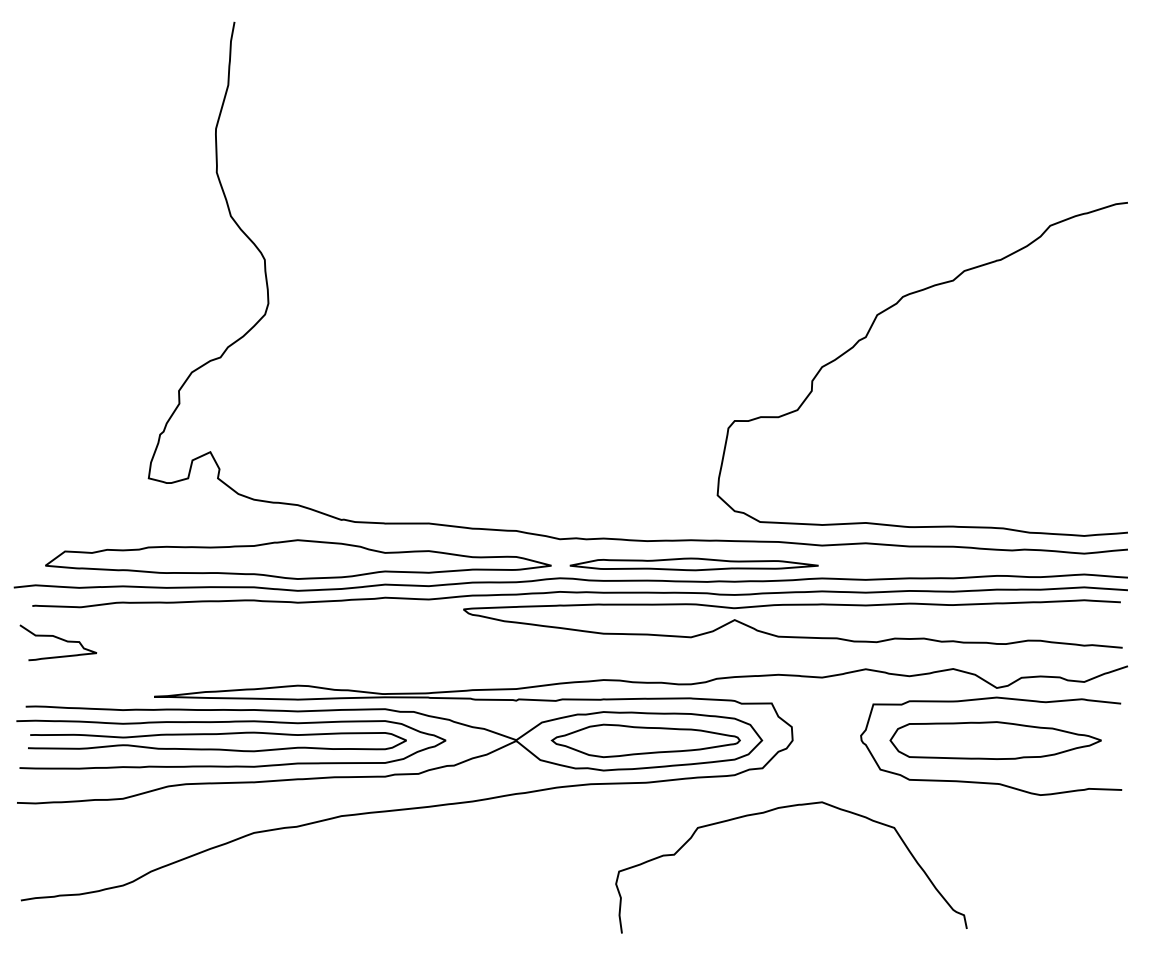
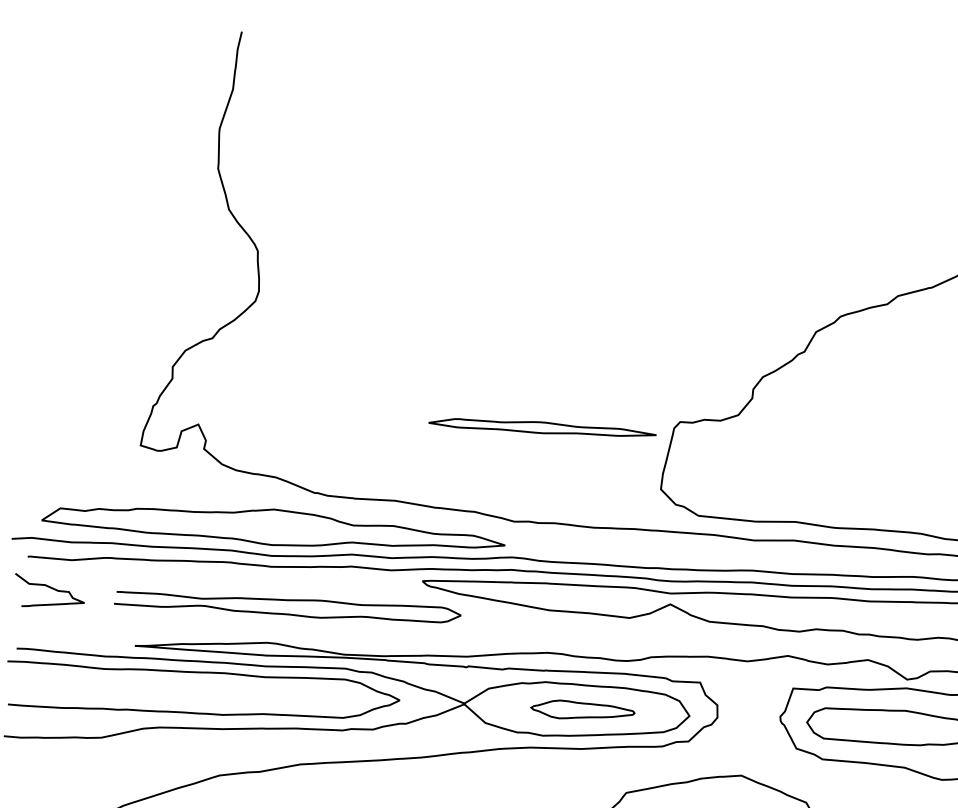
part: (693, 564) -> (541, 427), moved
curve: (217, 734) -> (288, 600), moved
part: (645, 740) -> (582, 710), size x0.6

